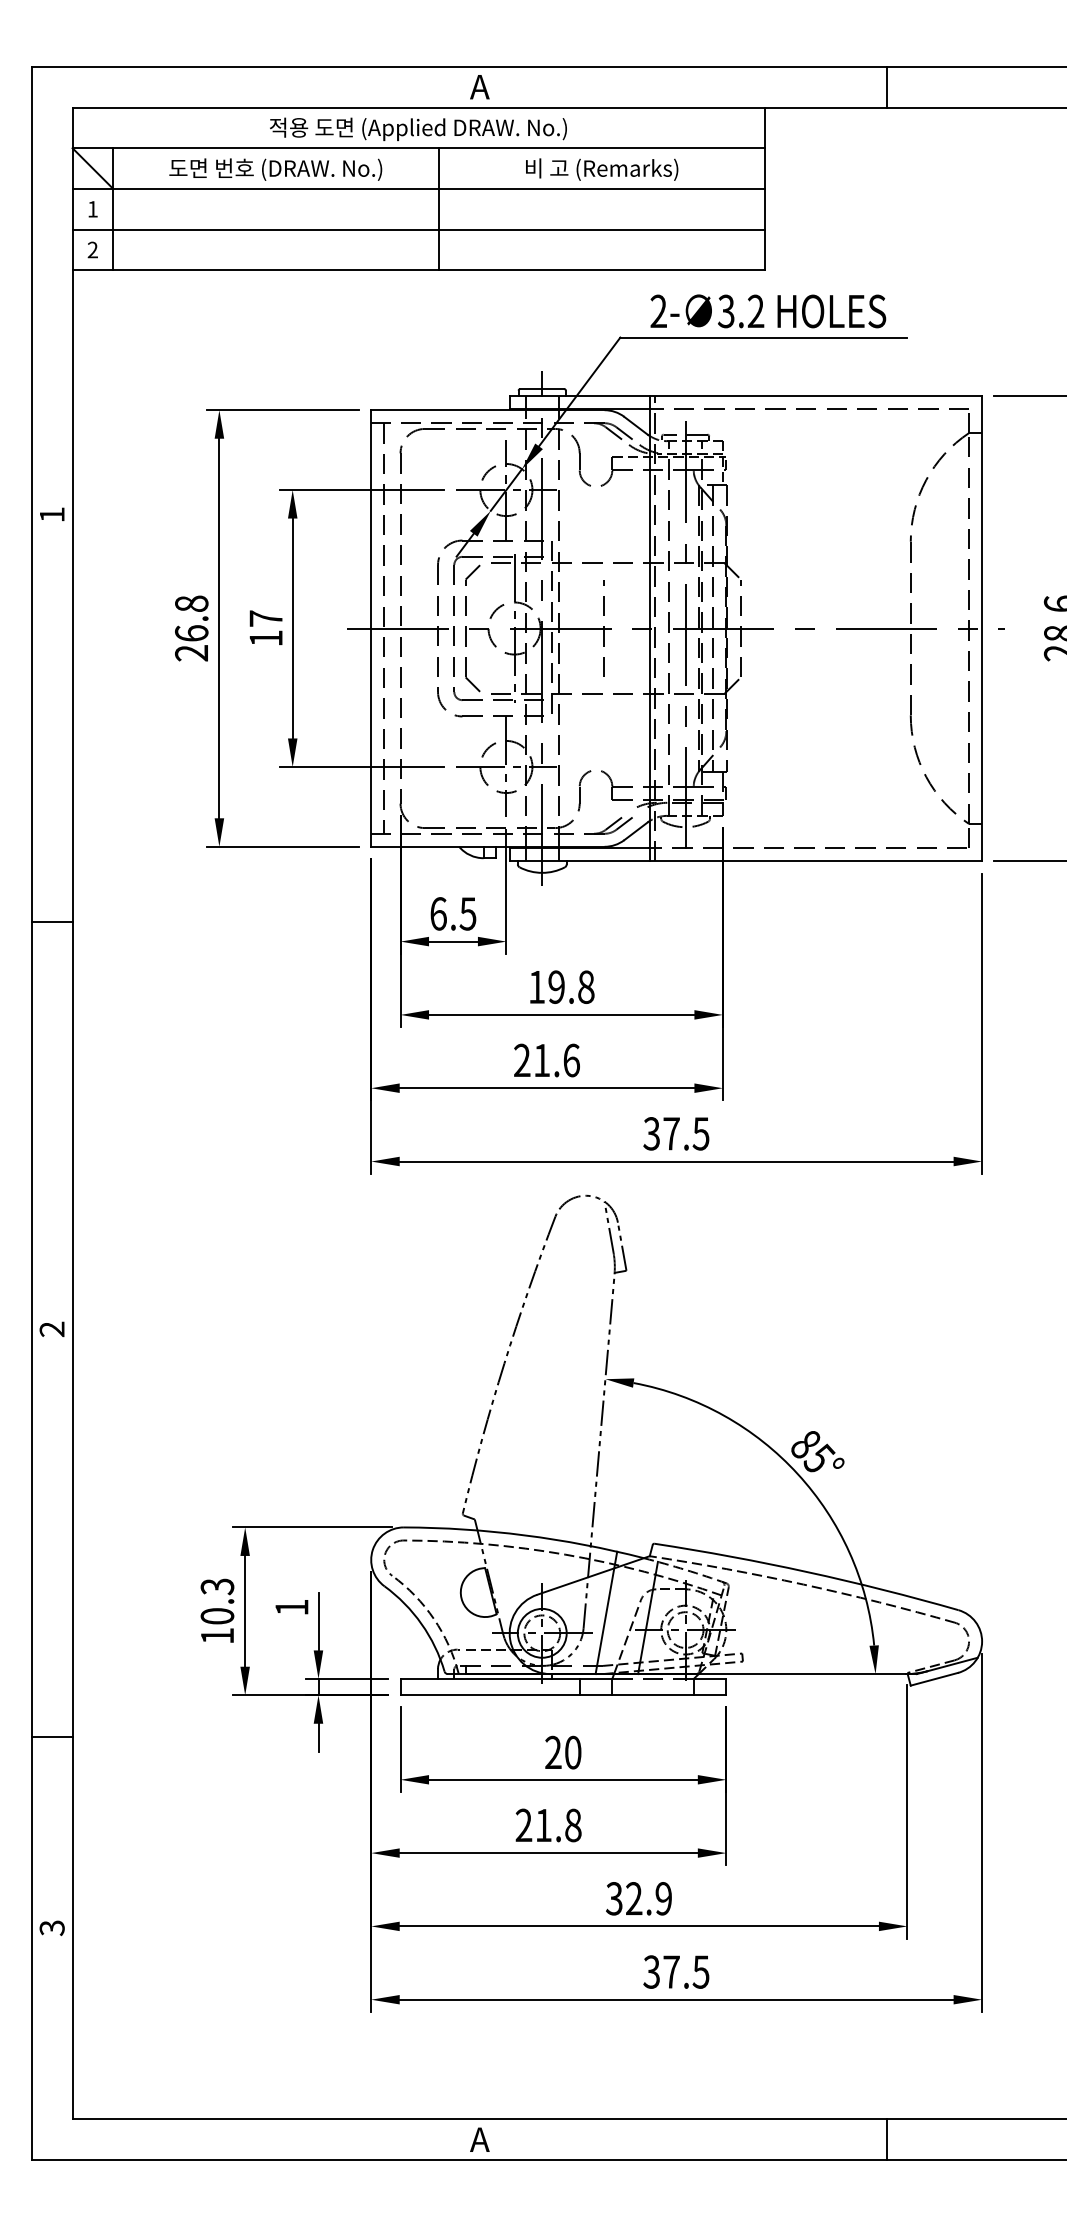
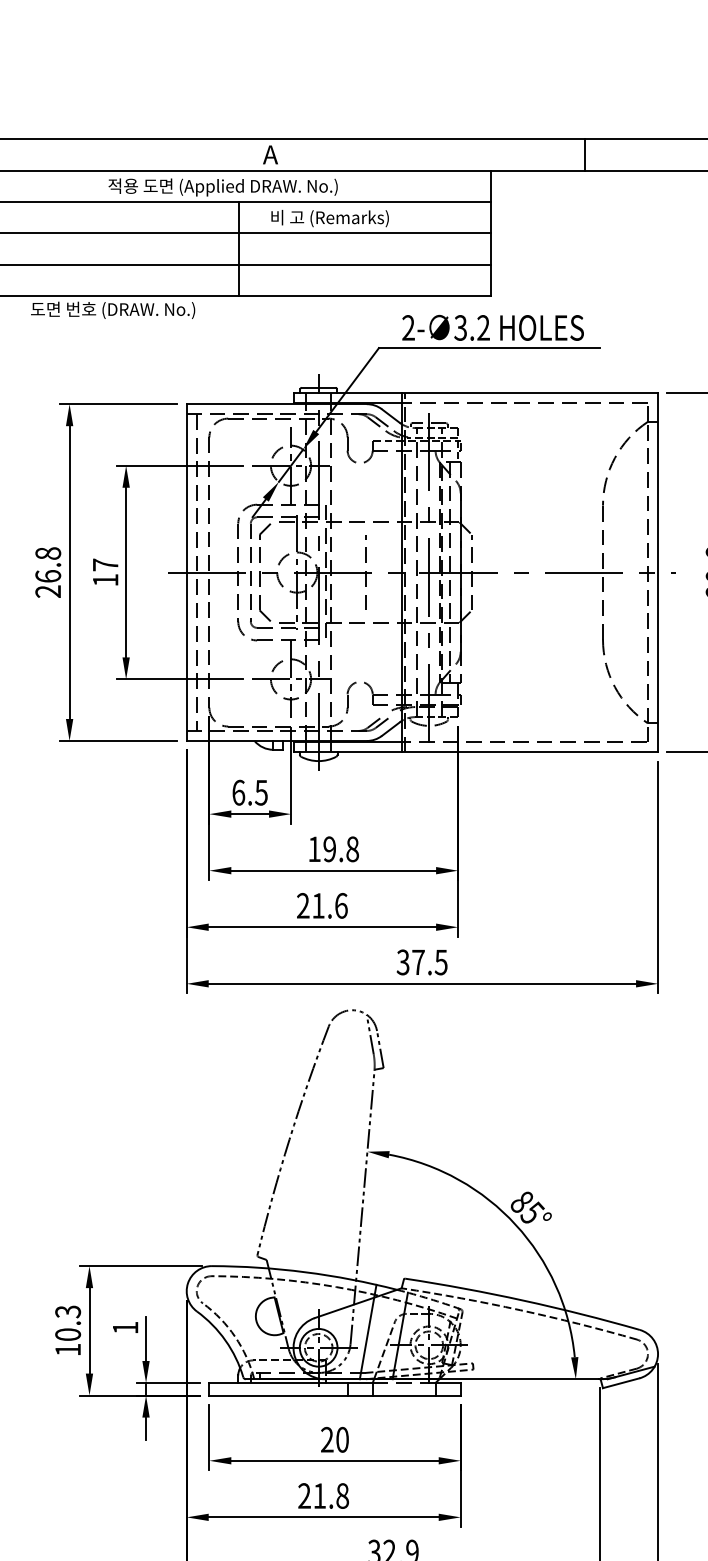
text: (275, 169) -> (112, 310), moved
text: (602, 169) -> (330, 218), moved

